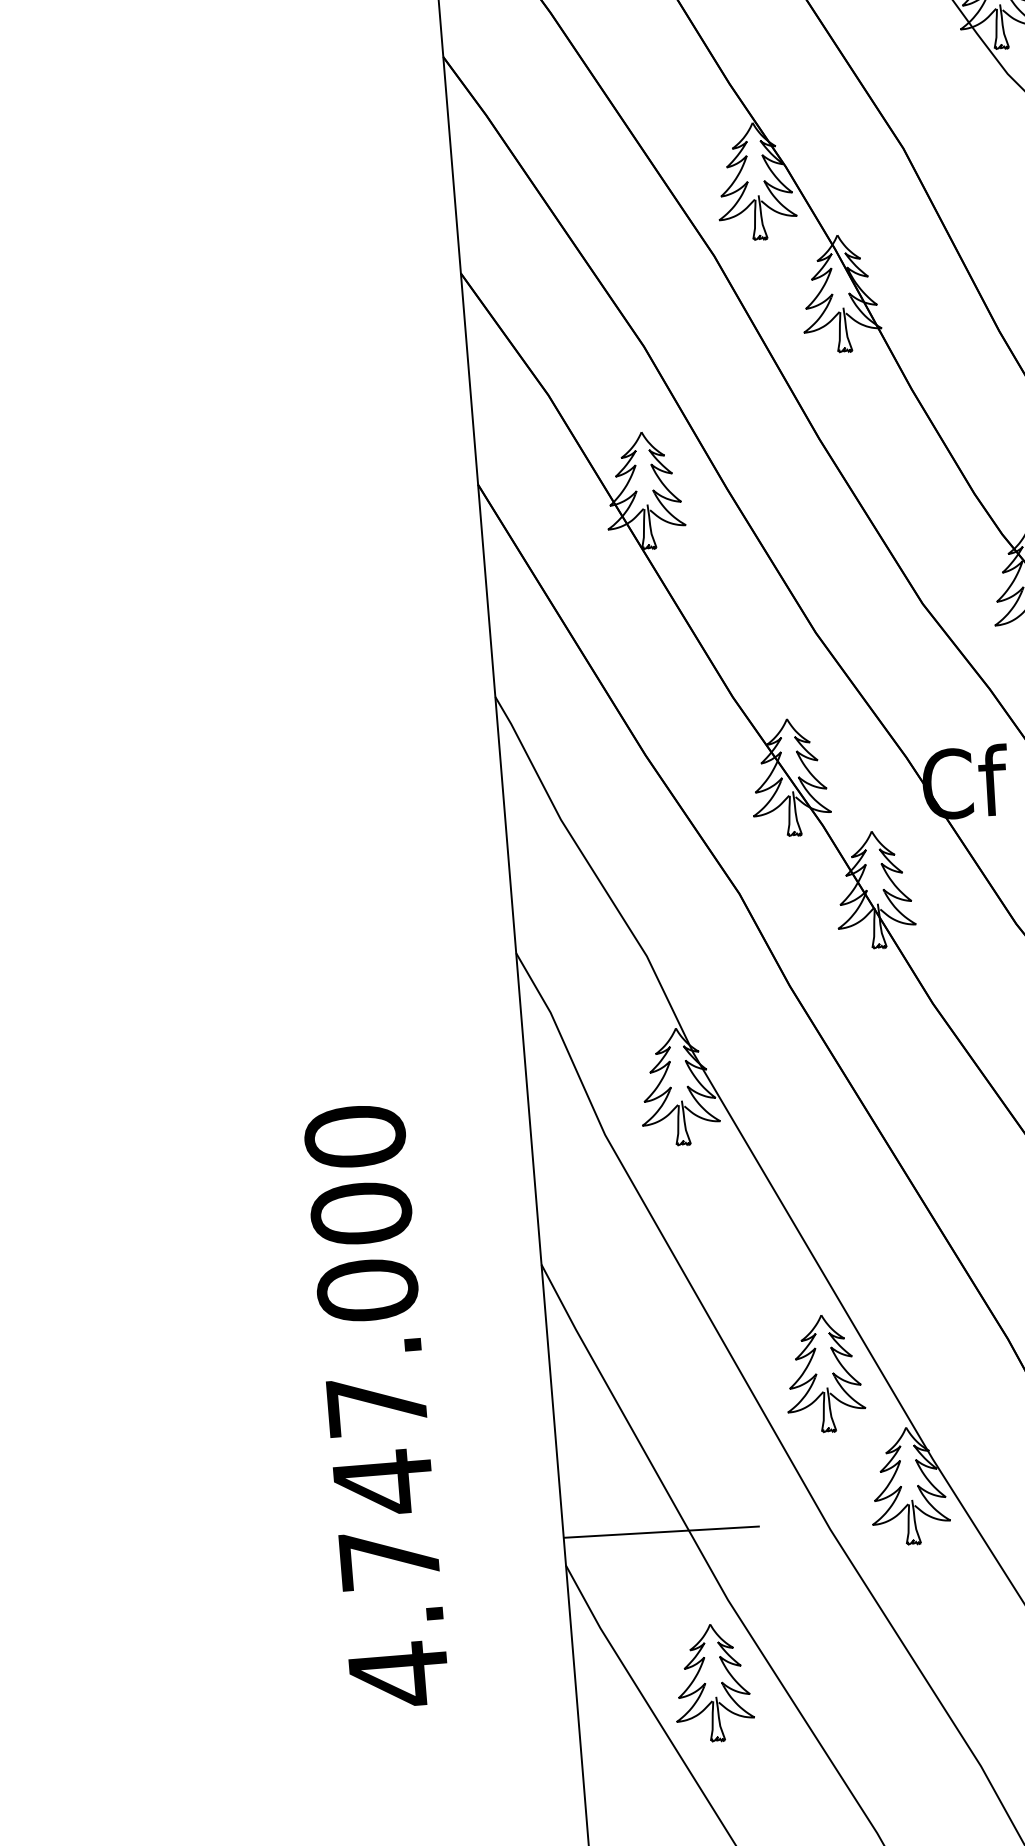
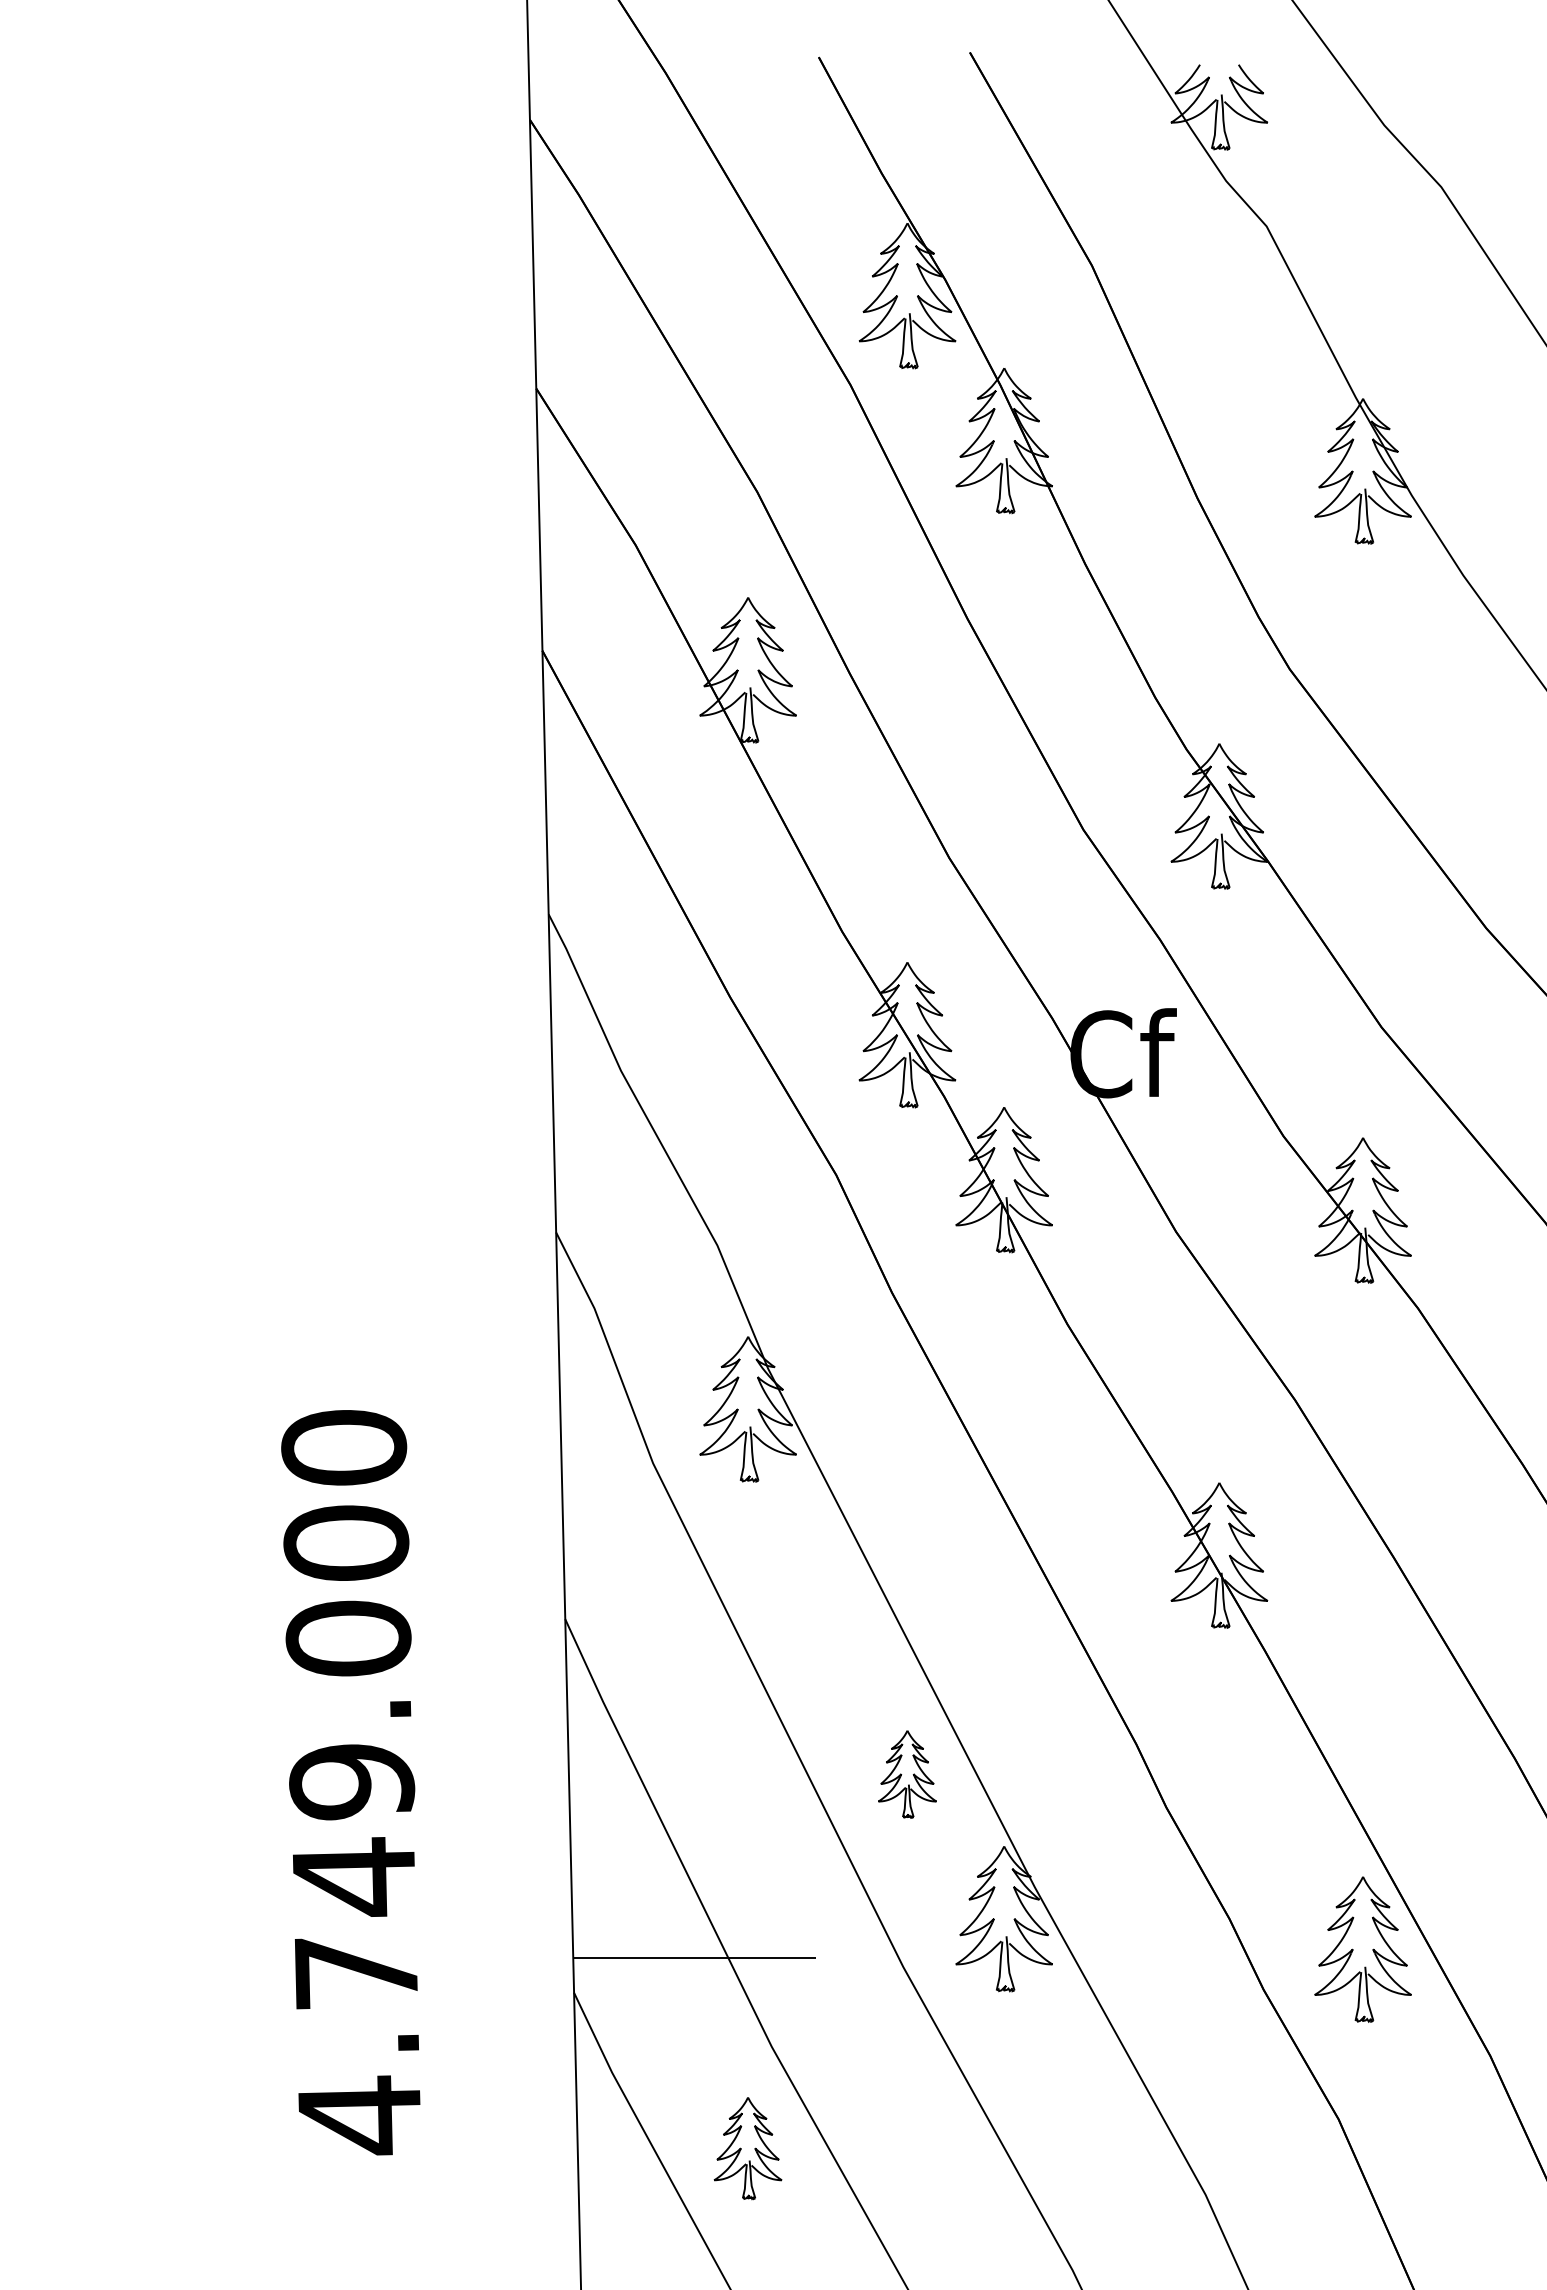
part: (824, 1374) -> (907, 1774), size x0.6
text: (377, 1406) -> (352, 1782), 4.747.000 -> 4.749.000
part: (713, 1683) -> (747, 2148), size x0.7

